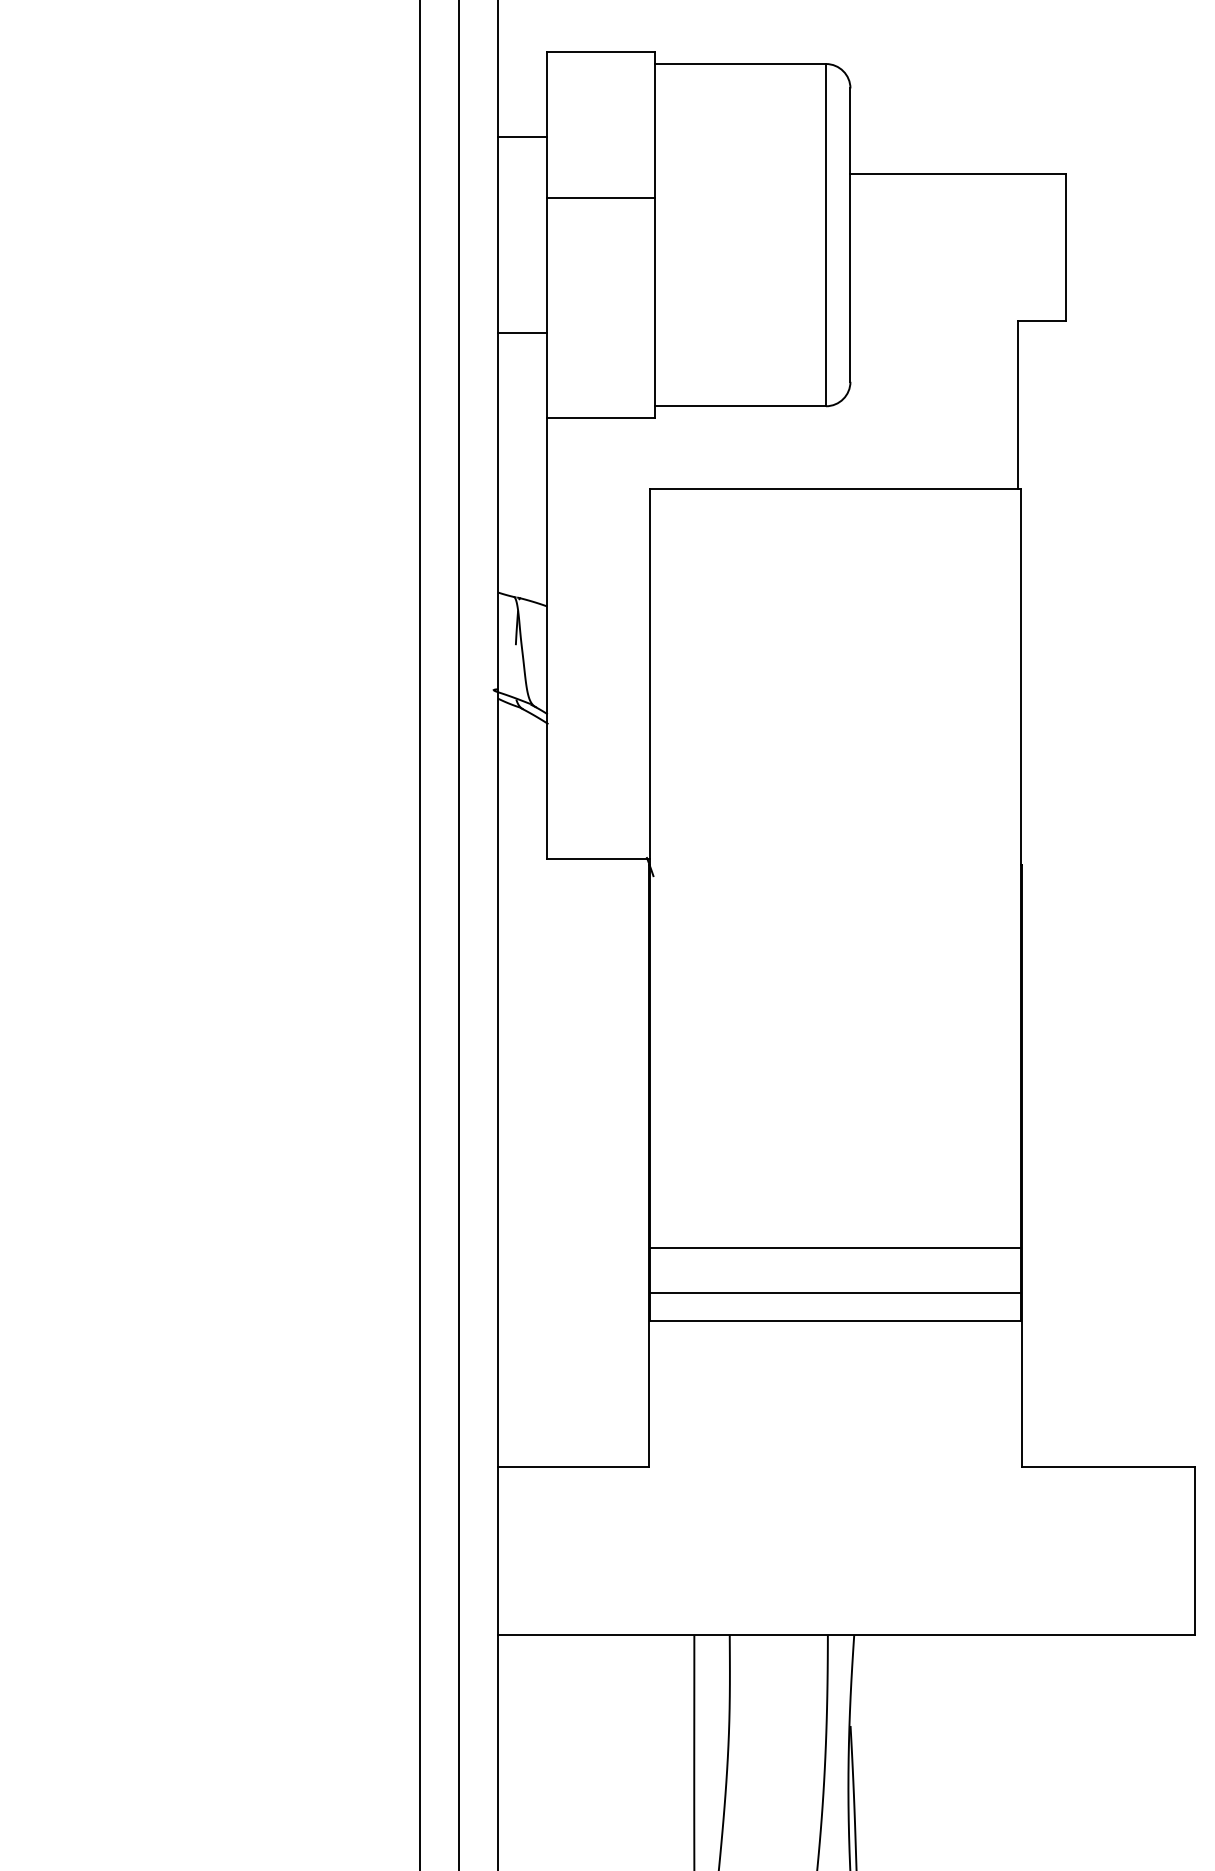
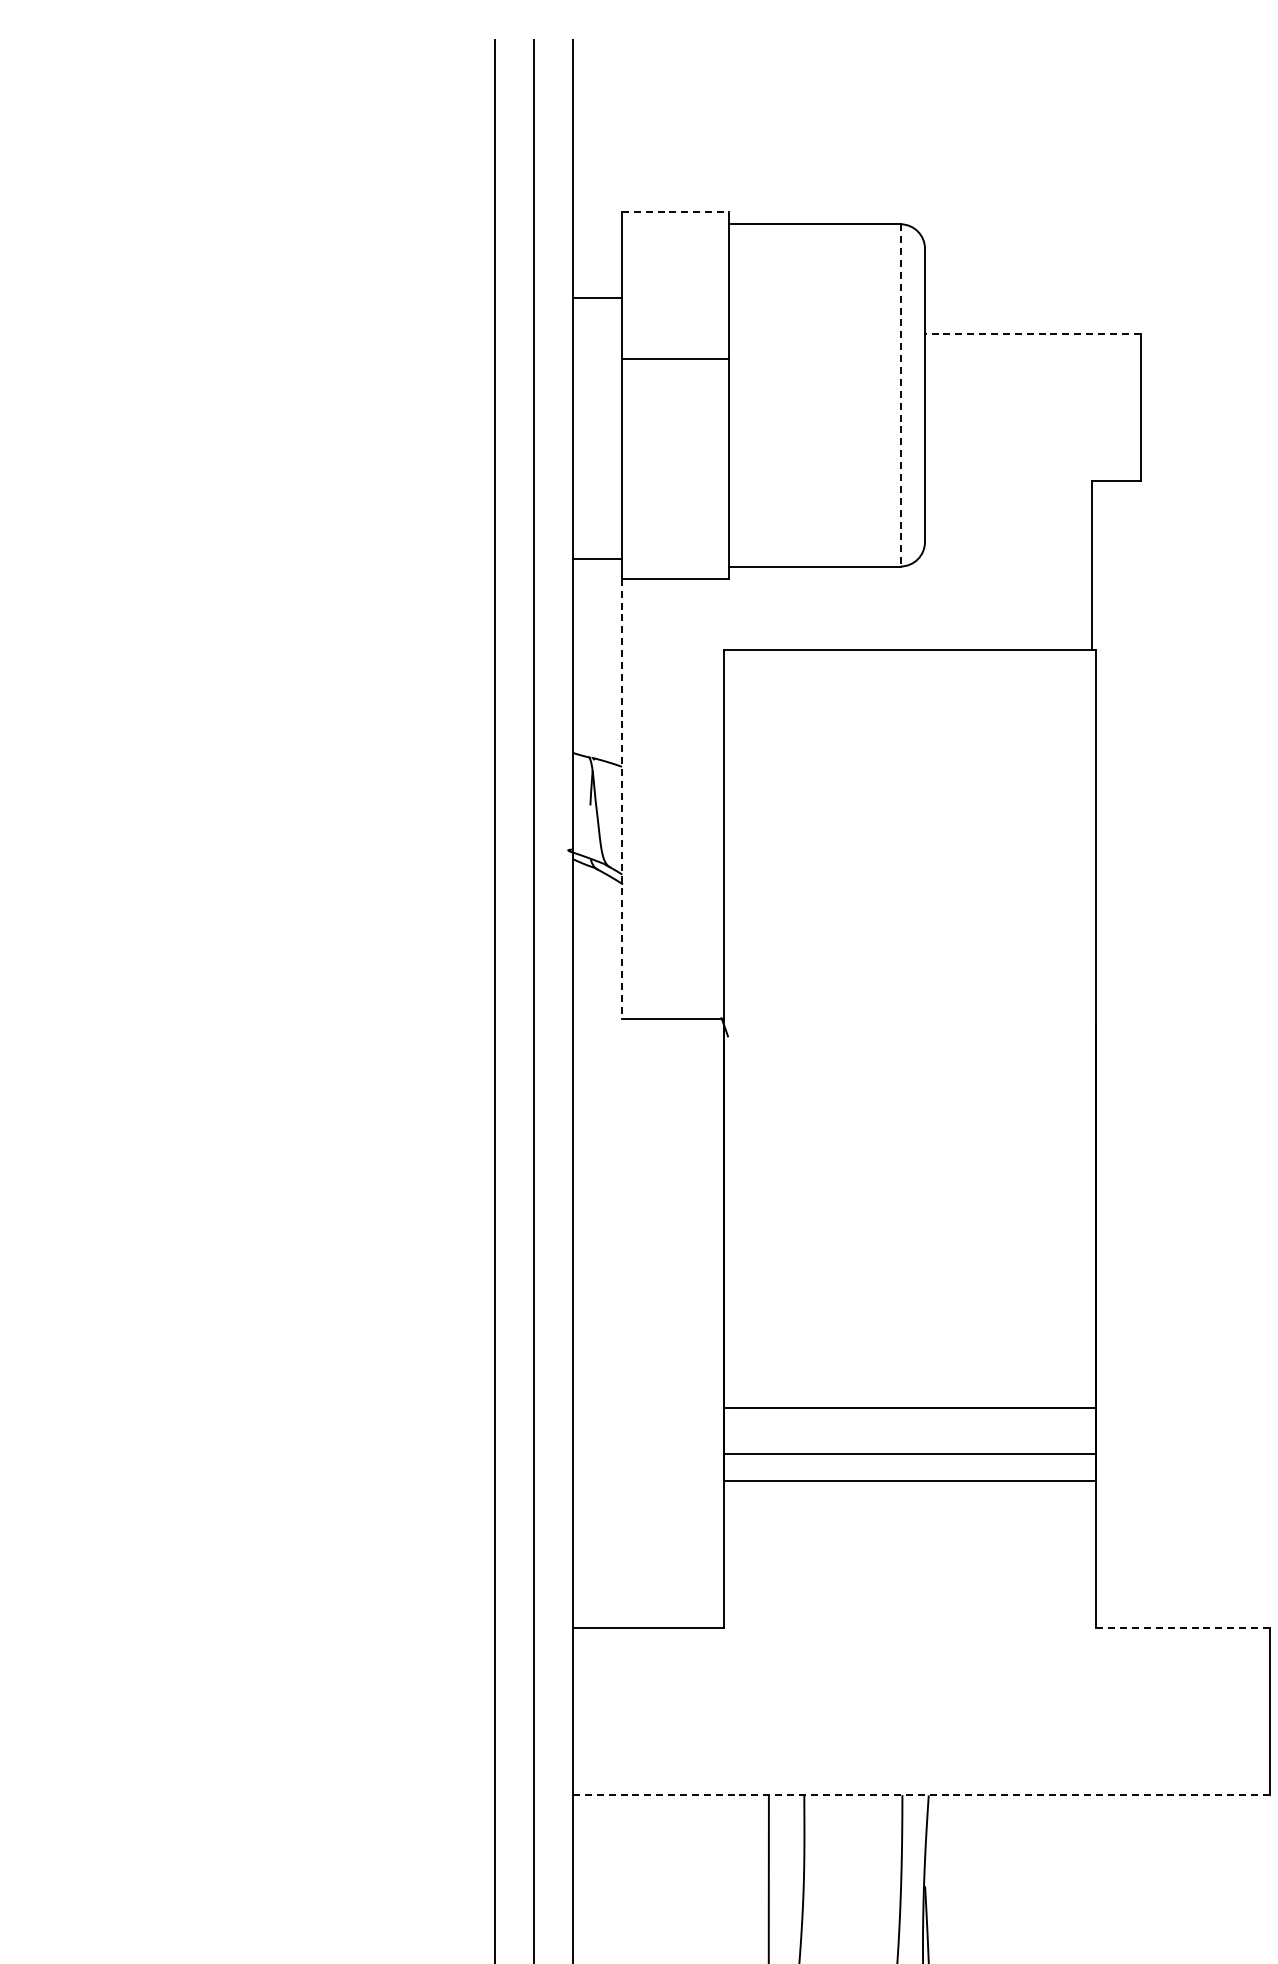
line: (600, 52) -> (675, 212), solid -> dashed
line: (957, 174) -> (1032, 334), solid -> dashed
line: (825, 235) -> (900, 395), solid -> dashed
line: (521, 333) -> (596, 559), moved
line: (546, 639) -> (621, 799), solid -> dashed
line: (1108, 1467) -> (1183, 1627), solid -> dashed
line: (846, 1635) -> (921, 1795), solid -> dashed

